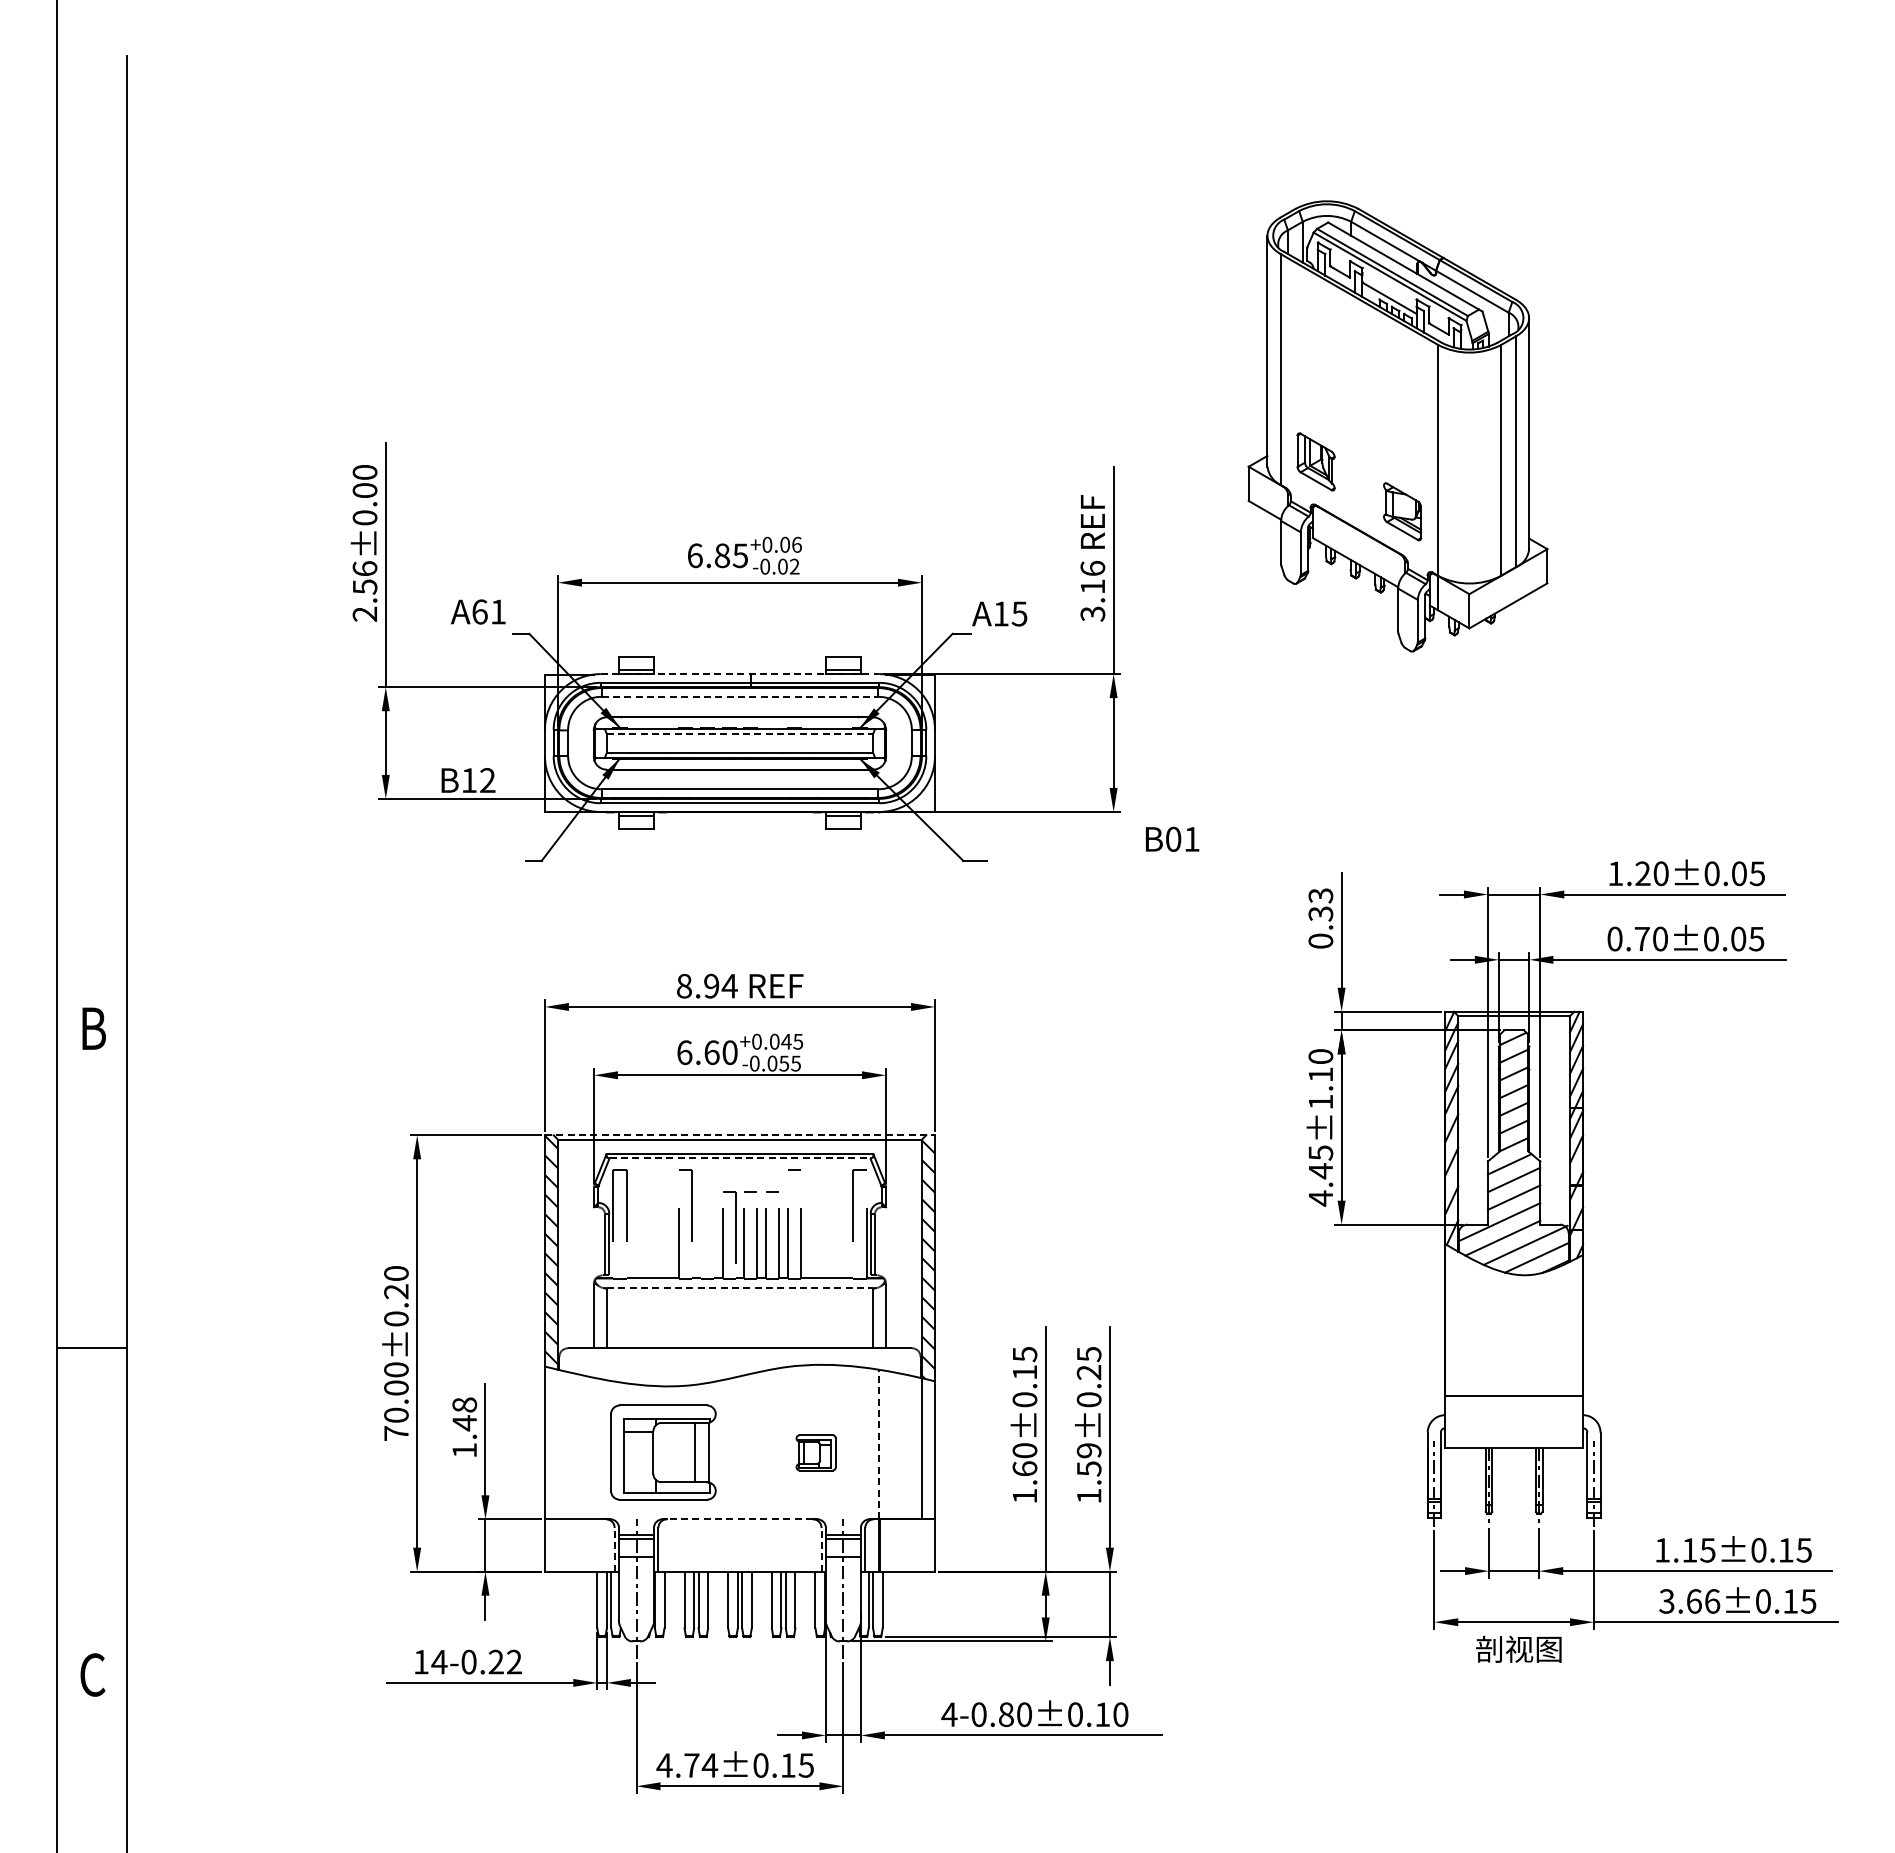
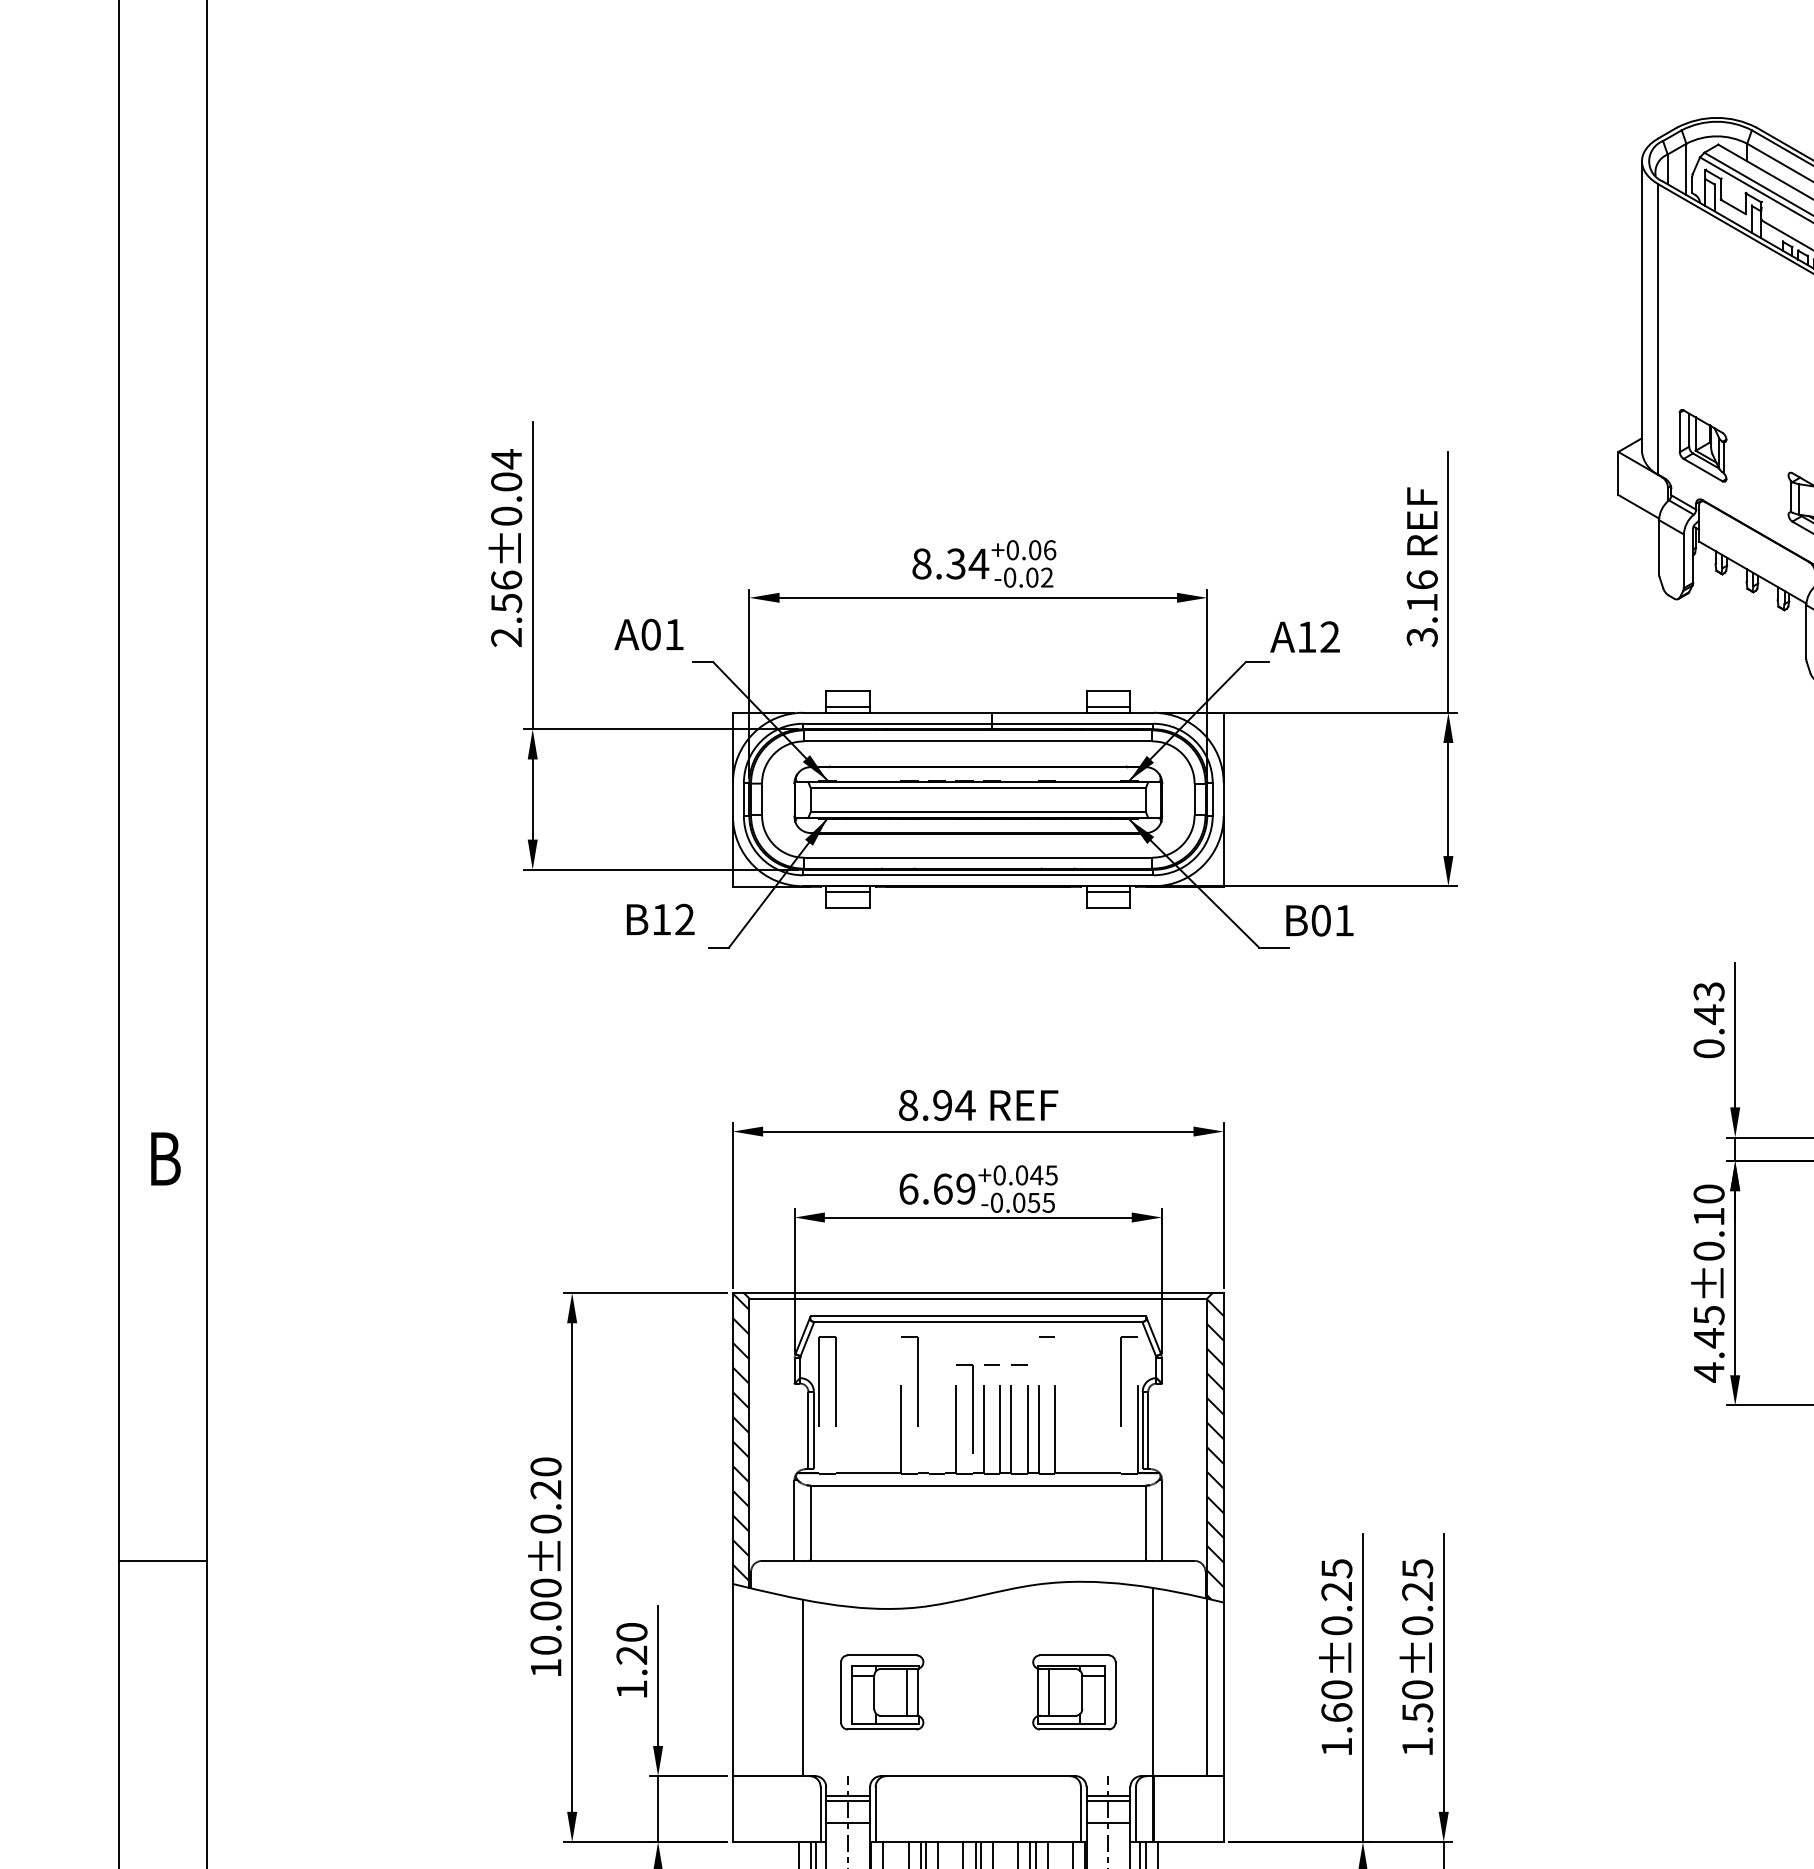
text: (364, 472) -> (505, 459), 2.56±0.00 -> 2.56±0.04
text: (717, 555) -> (950, 563), 6.85 -> 8.34
text: (479, 611) -> (650, 634), A61 -> A01
text: (1019, 613) -> (1329, 636), A15 -> A12
line: (740, 674) -> (978, 713), dashed -> solid
line: (740, 696) -> (978, 740), dashed -> solid
line: (740, 733) -> (978, 787), dashed -> solid
text: (468, 780) -> (660, 919), moved
text: (1172, 838) -> (1319, 919), moved
text: (1320, 913) -> (1708, 1013), 0.33 -> 0.43
text: (729, 1052) -> (965, 1188), 6.60 -> 6.69
text: (1320, 1101) -> (1708, 1250), 4.45±1.10 -> 4.45±0.10
line: (740, 1135) -> (978, 1293), dashed -> solid
line: (740, 1158) -> (978, 1322), dashed -> solid
line: (740, 1288) -> (978, 1485), dashed -> solid
text: (1024, 1372) -> (1336, 1591), 1.60±0.15 -> 1.60±0.25
text: (464, 1414) -> (631, 1644), 1.48 -> 1.20
text: (396, 1433) -> (546, 1668), 70.00±0.20 -> 10.00±0.20
line: (879, 1444) -> (1153, 1682), dashed -> solid
line: (600, 1449) -> (802, 1688), added
text: (1088, 1450) -> (1416, 1689), 1.59±0.25 -> 1.50±0.25
part: (663, 1452) -> (882, 1692), size x0.62
part: (815, 1452) -> (1073, 1692), size x1.67
line: (739, 1519) -> (977, 1776), dashed -> solid
line: (614, 1549) -> (820, 1814), dashed -> solid
line: (821, 1549) -> (1080, 1814), dashed -> solid

